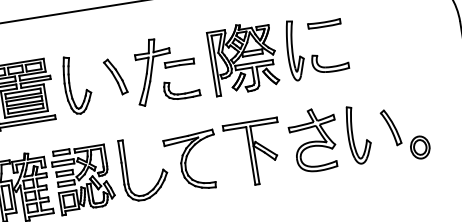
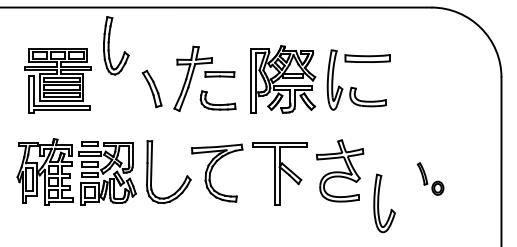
part: (323, 24) -> (367, 58), size x1.4
part: (114, 76) -> (151, 88), moved
part: (70, 85) -> (109, 45), moved
part: (405, 133) -> (430, 178), size x0.6
part: (358, 134) -> (384, 203), moved

